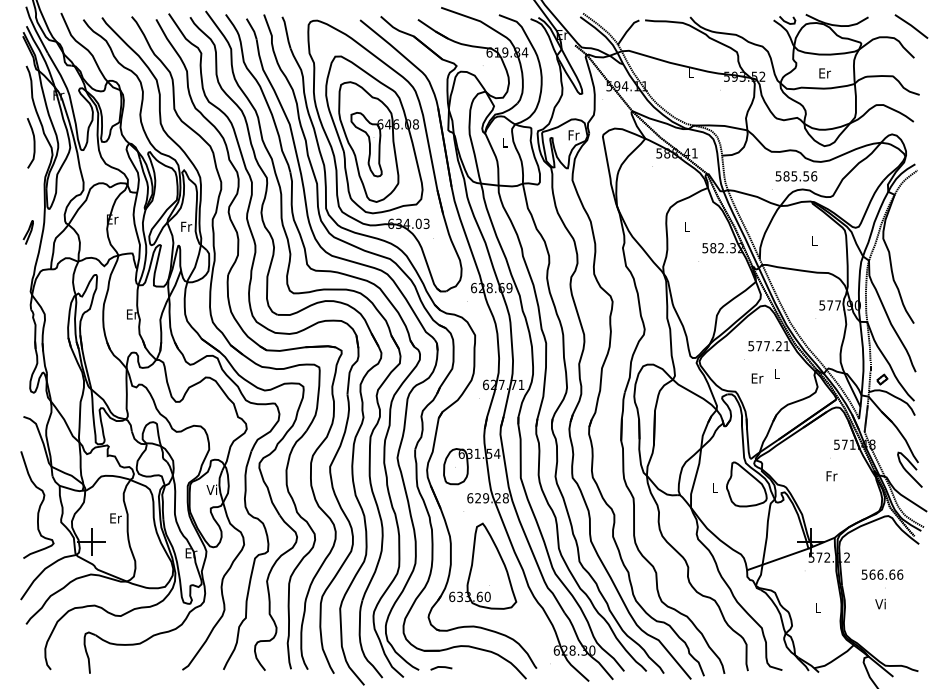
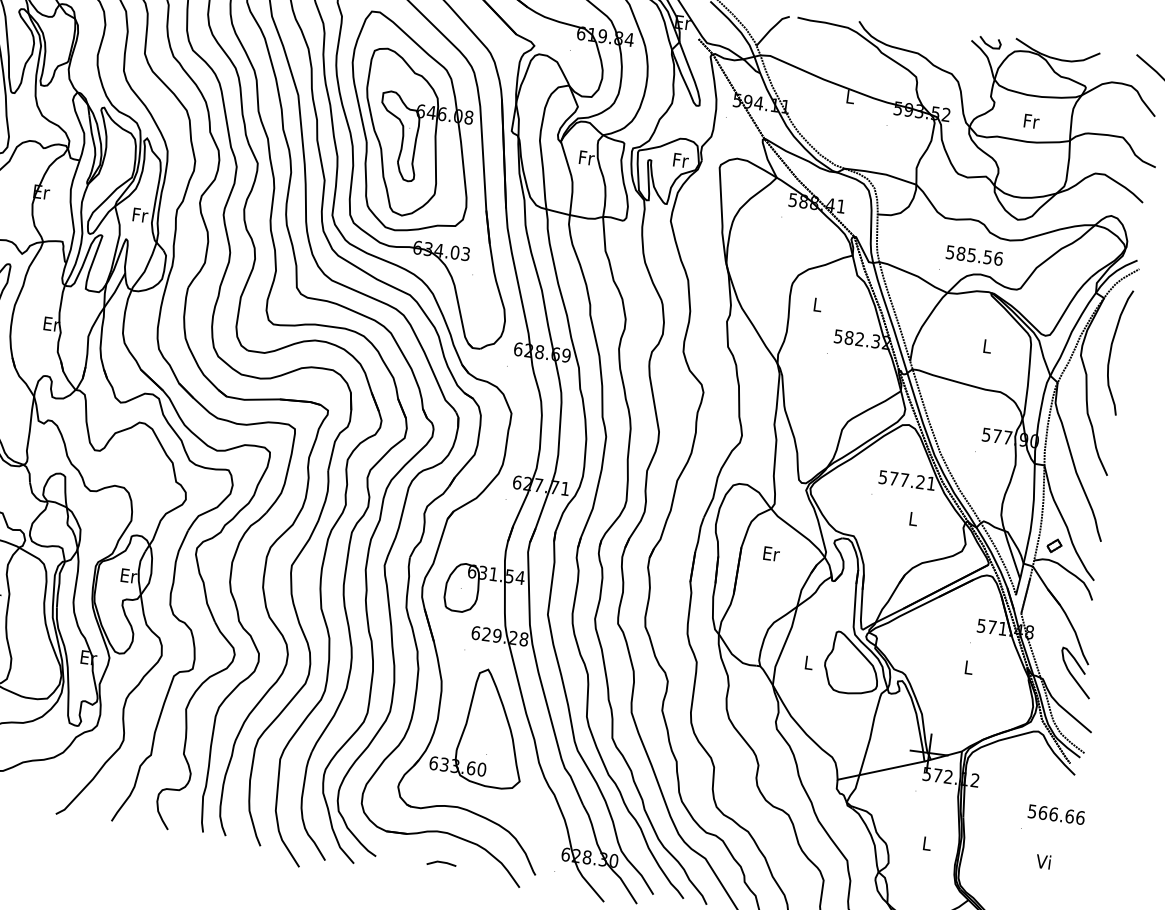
text: (825, 73) -> (1032, 121), Er -> Fr
text: (505, 142) -> (586, 158), L -> Fr
curve: (905, 232) -> (1112, 351), added
text: (757, 378) -> (771, 553), moved
text: (831, 476) -> (968, 667), Fr -> L
text: (212, 489) -> (128, 575), Vi -> Er
text: (882, 574) -> (1056, 814), moved
text: (880, 603) -> (1043, 860), moved
line: (441, 667) -> (441, 862), moved

